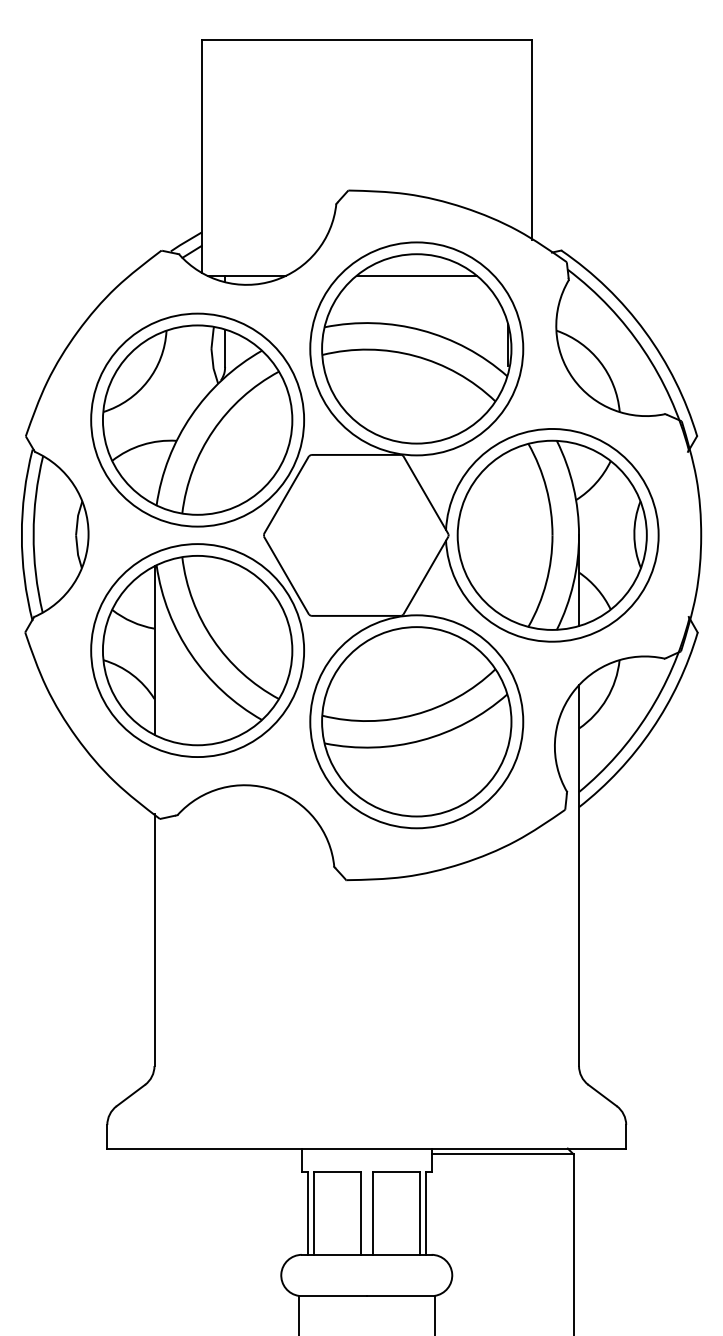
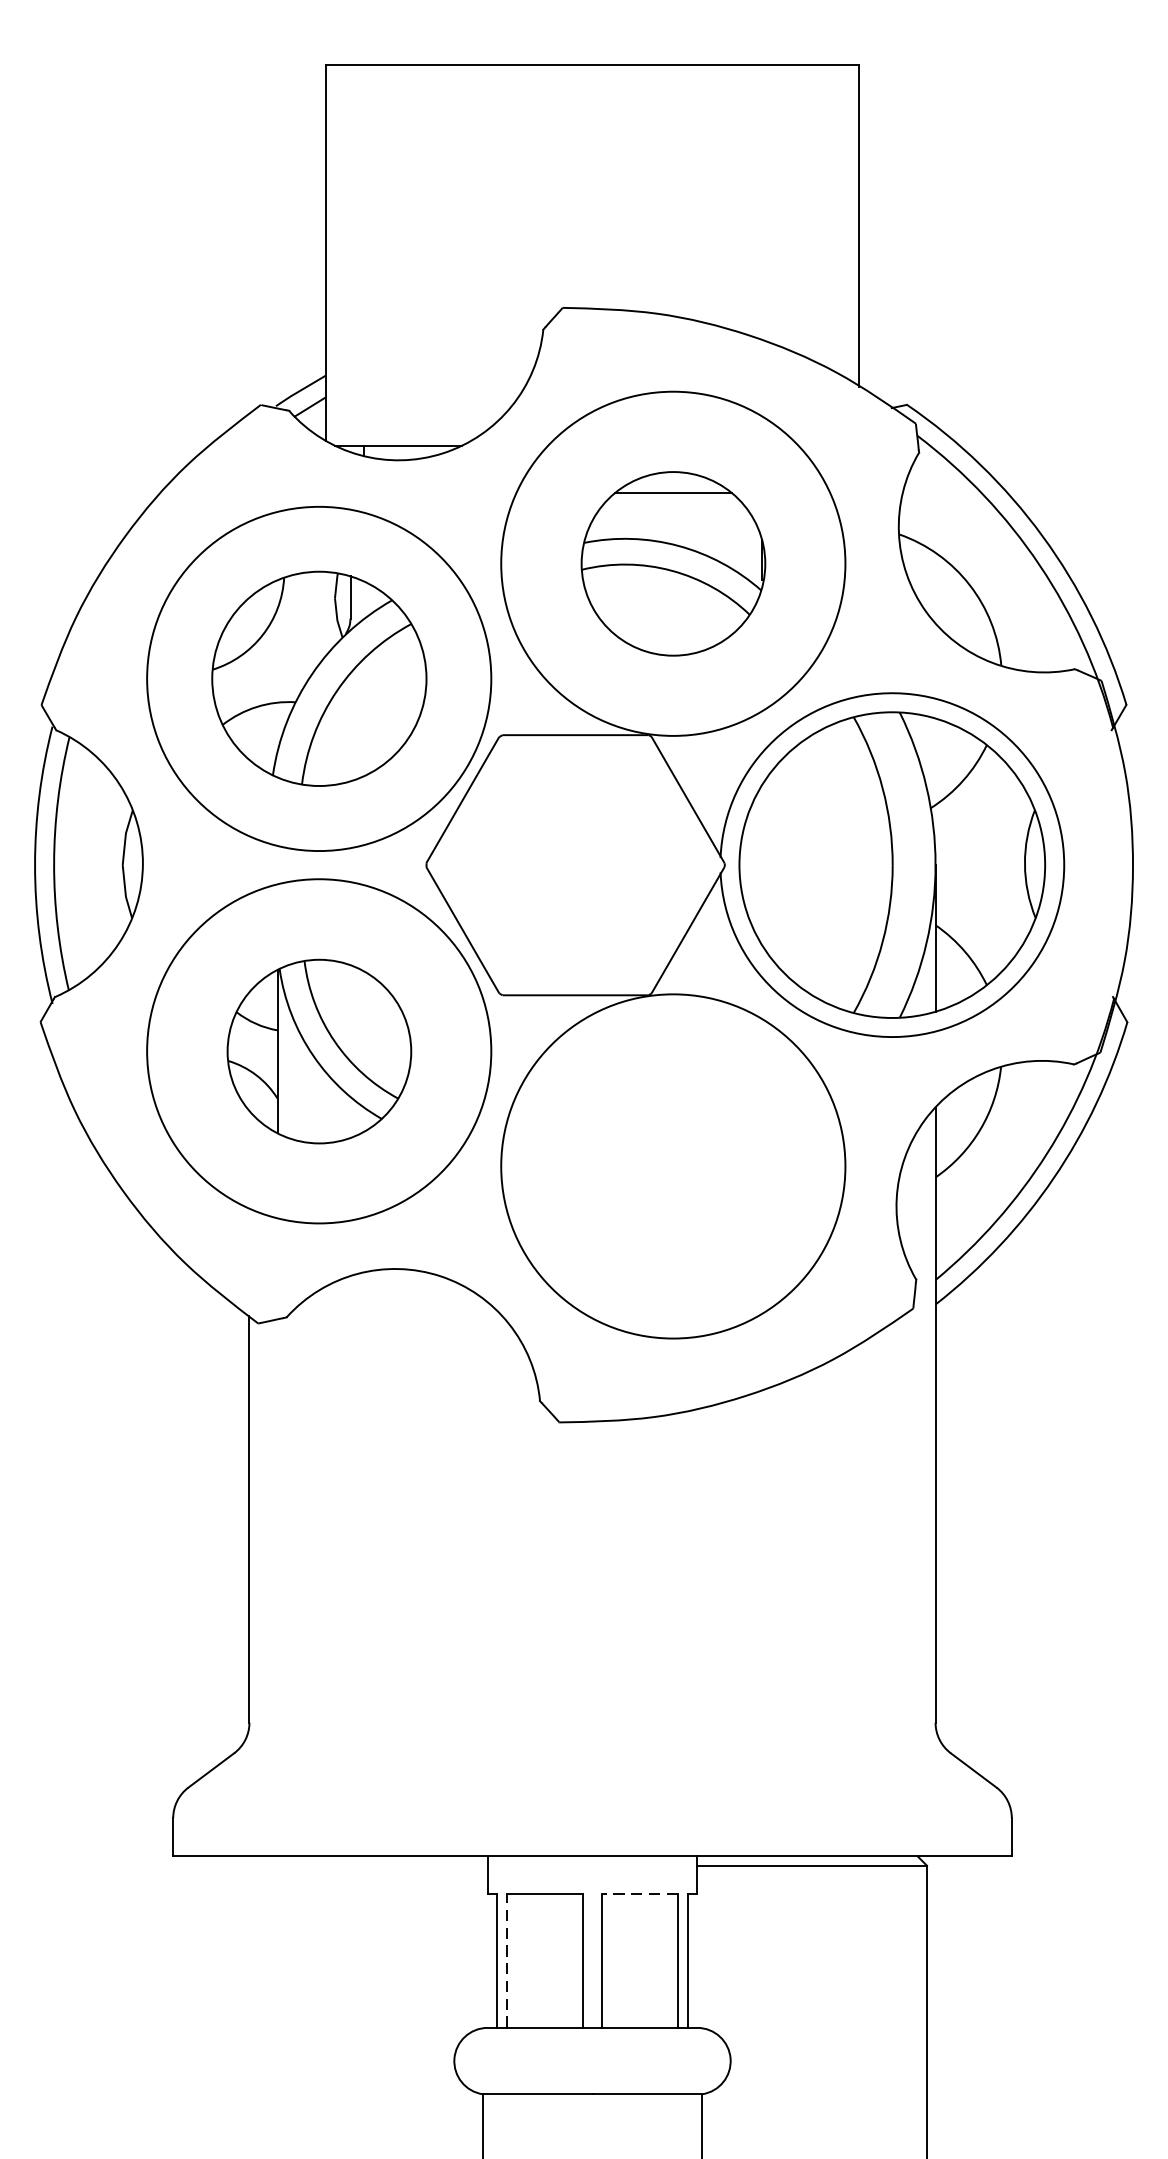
part: (416, 348) -> (672, 563), size x0.6
part: (197, 419) -> (318, 677), size x0.7
part: (197, 650) -> (318, 1051), size x0.6
part: (416, 721) -> (672, 1165), removed
line: (395, 1172) -> (638, 1894), solid -> dashed
line: (313, 1212) -> (506, 1959), solid -> dashed

